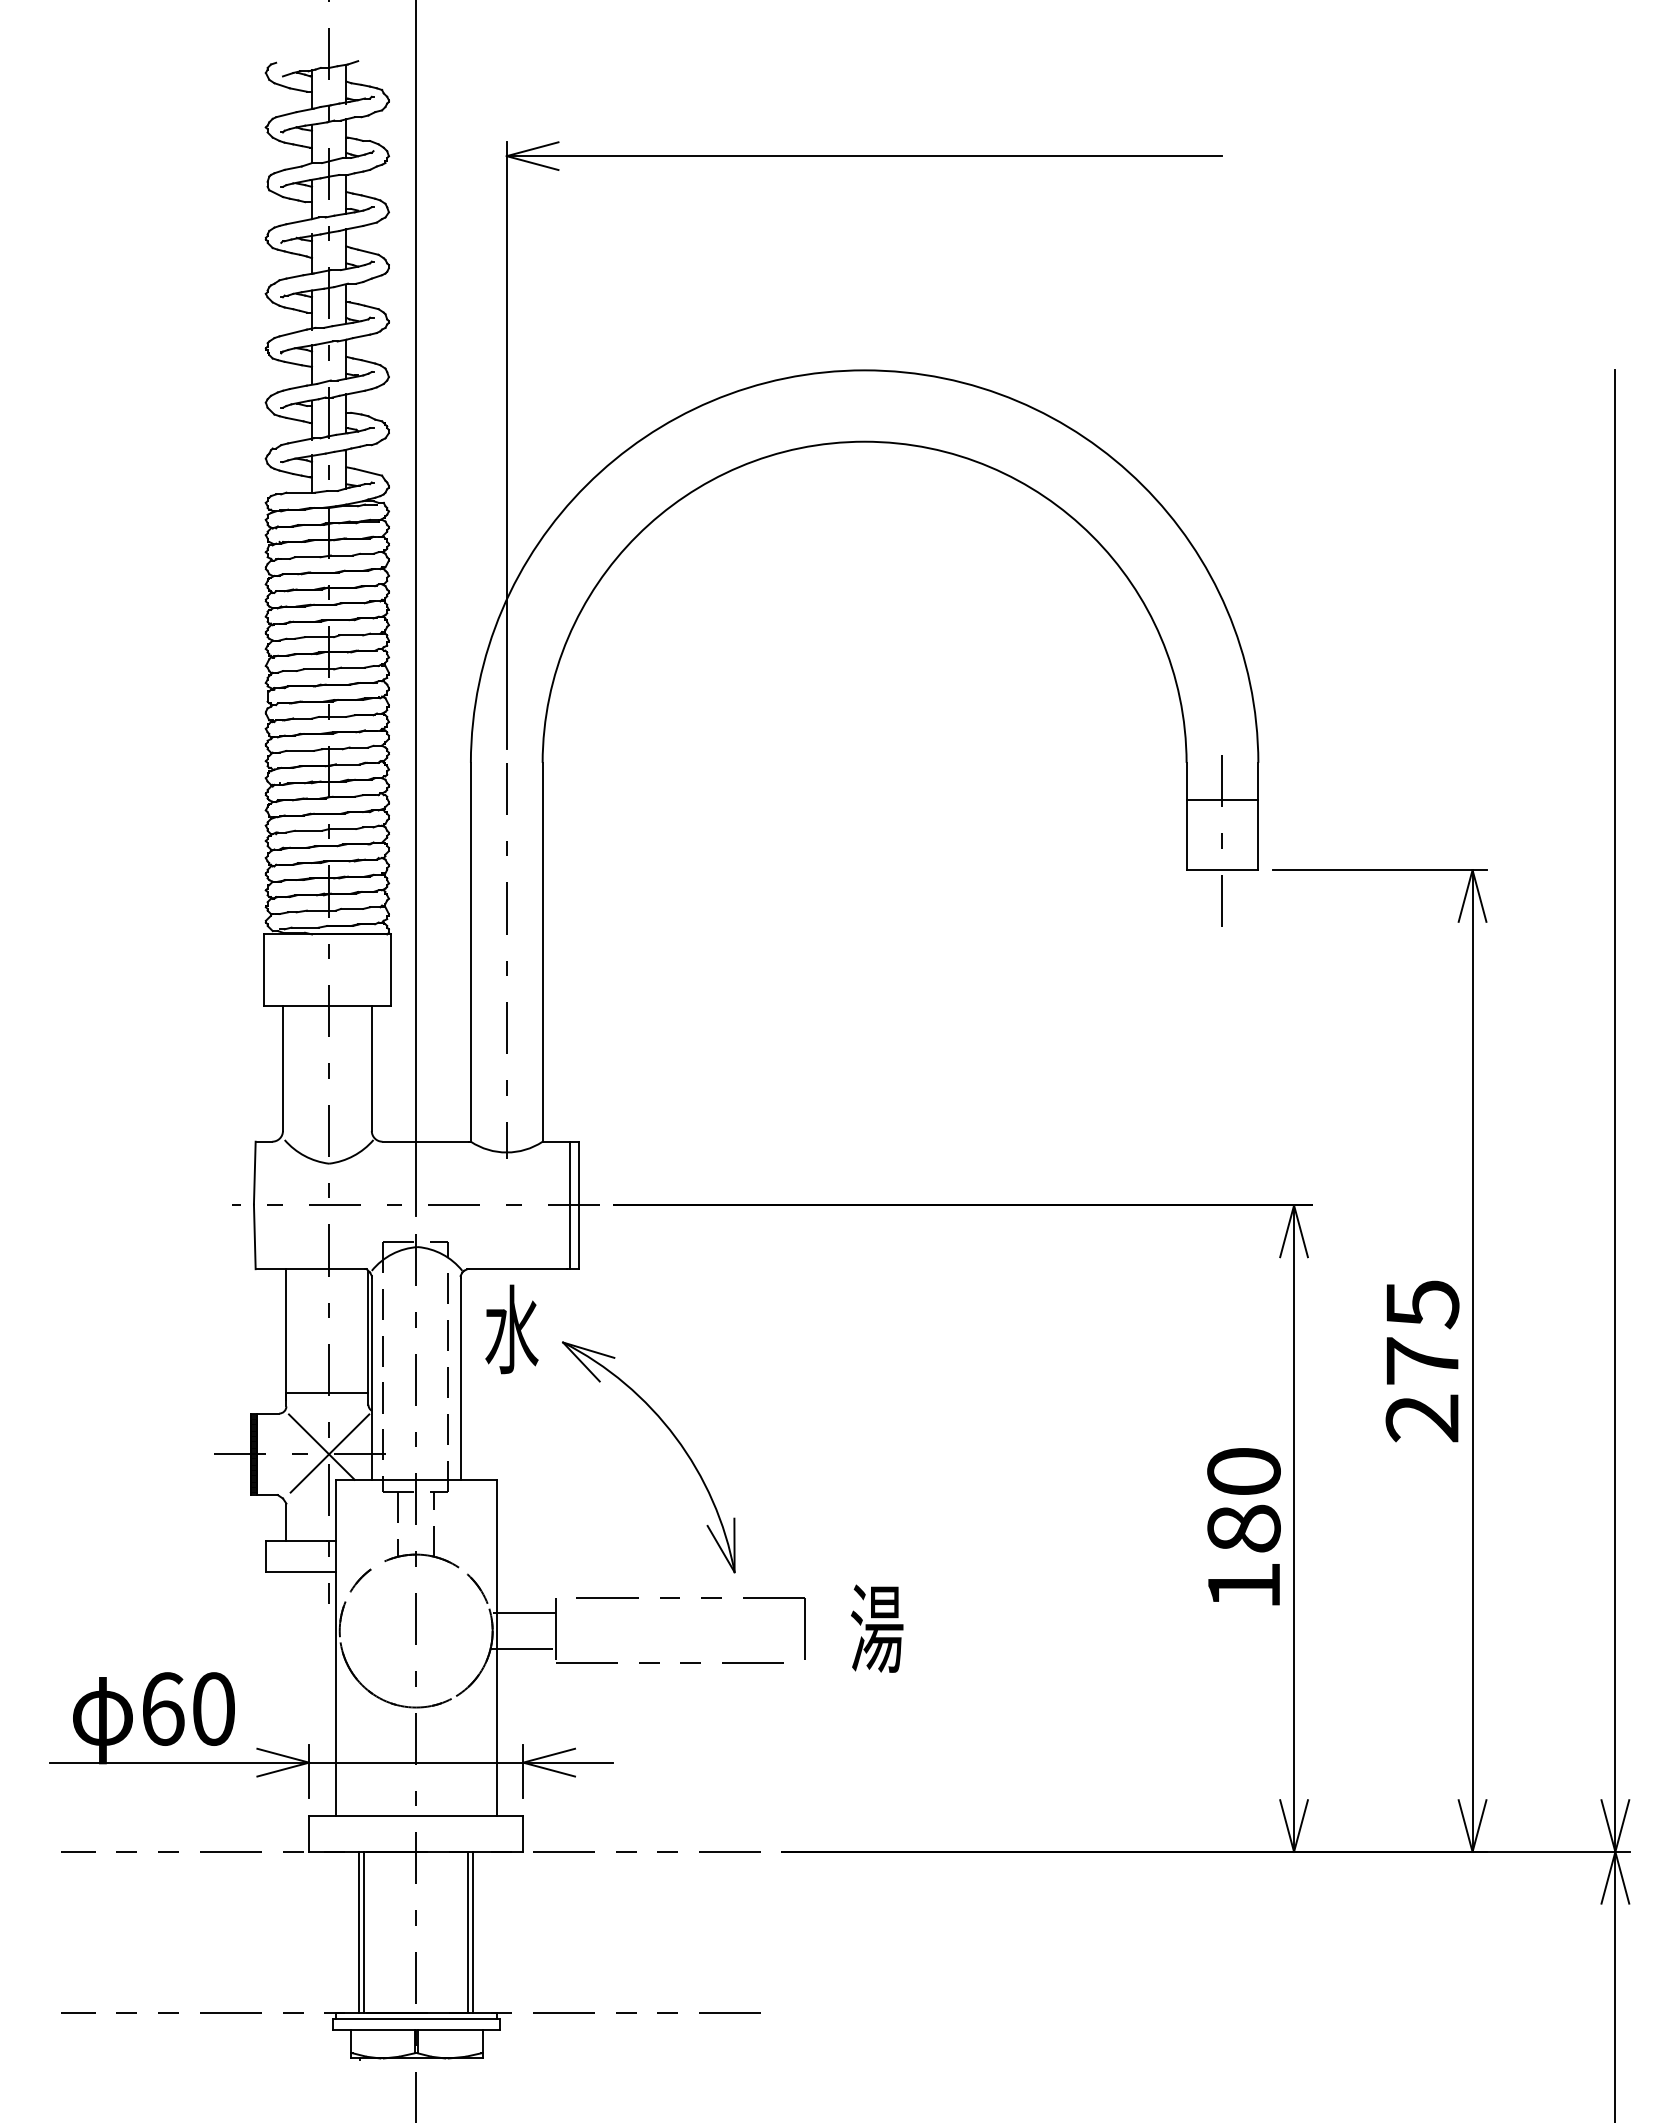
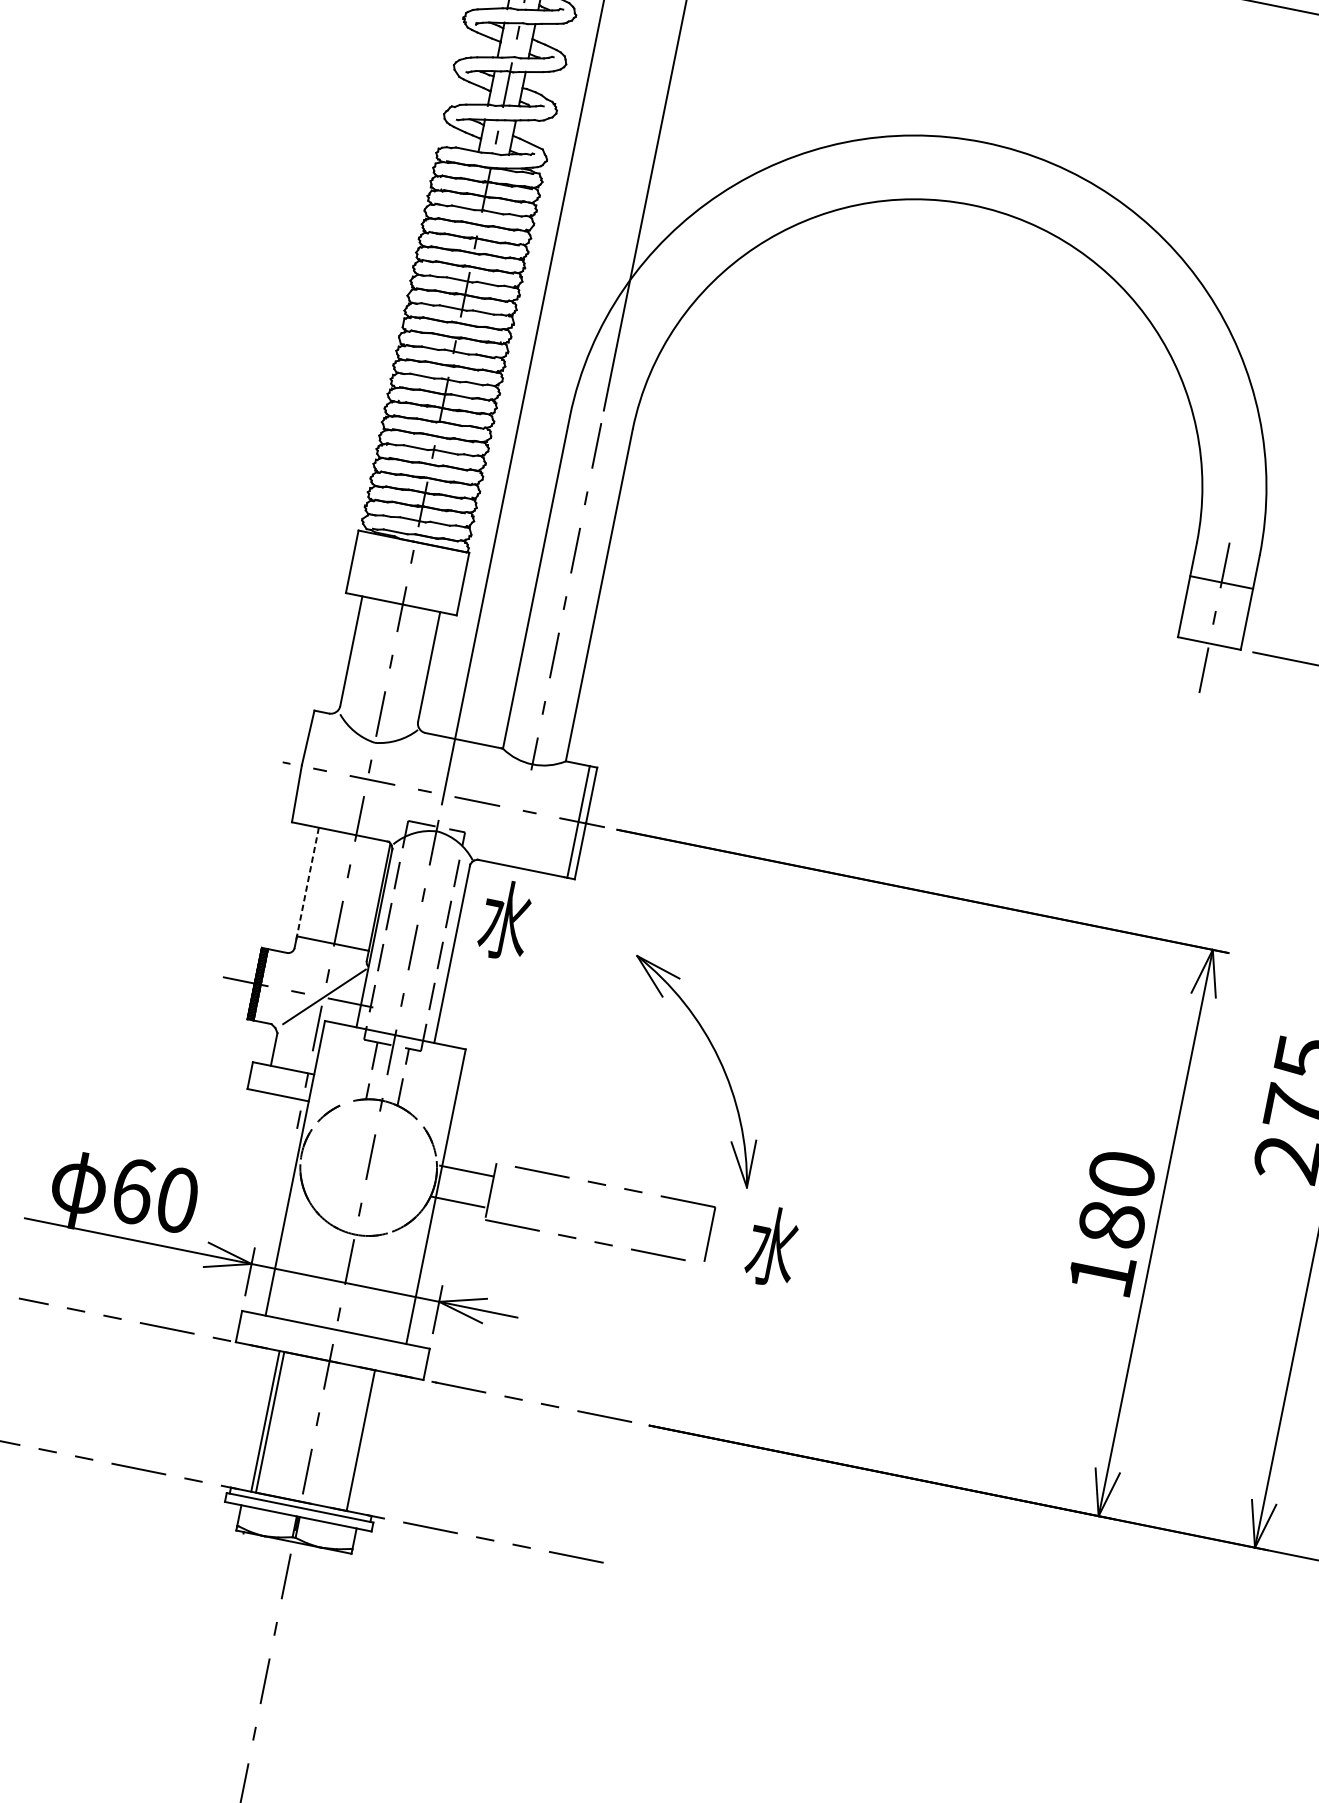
line: (286, 1335) -> (307, 885), solid -> dashed
part: (675, 1439) -> (718, 1060), moved
line: (321, 1446) -> (318, 989), removed
text: (876, 1628) -> (772, 1246), 湯 -> 水
line: (473, 1931) -> (365, 1440), removed

